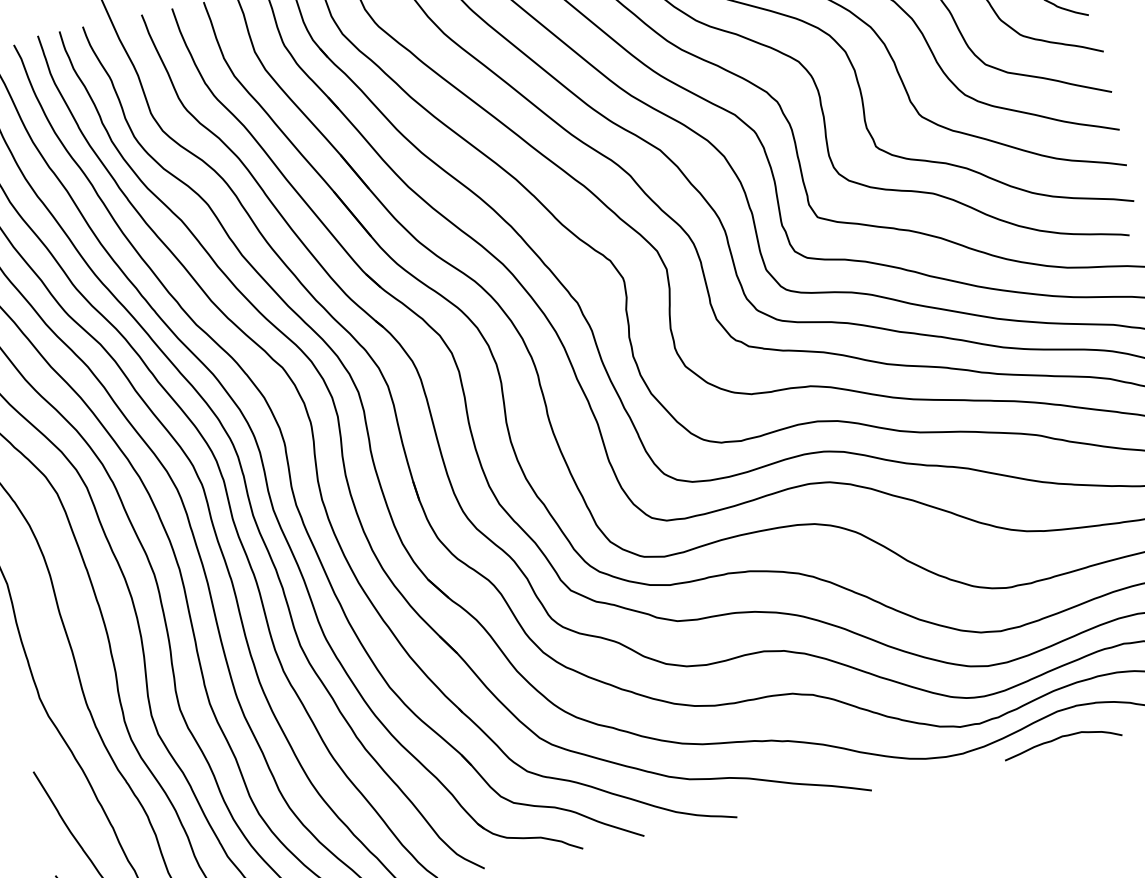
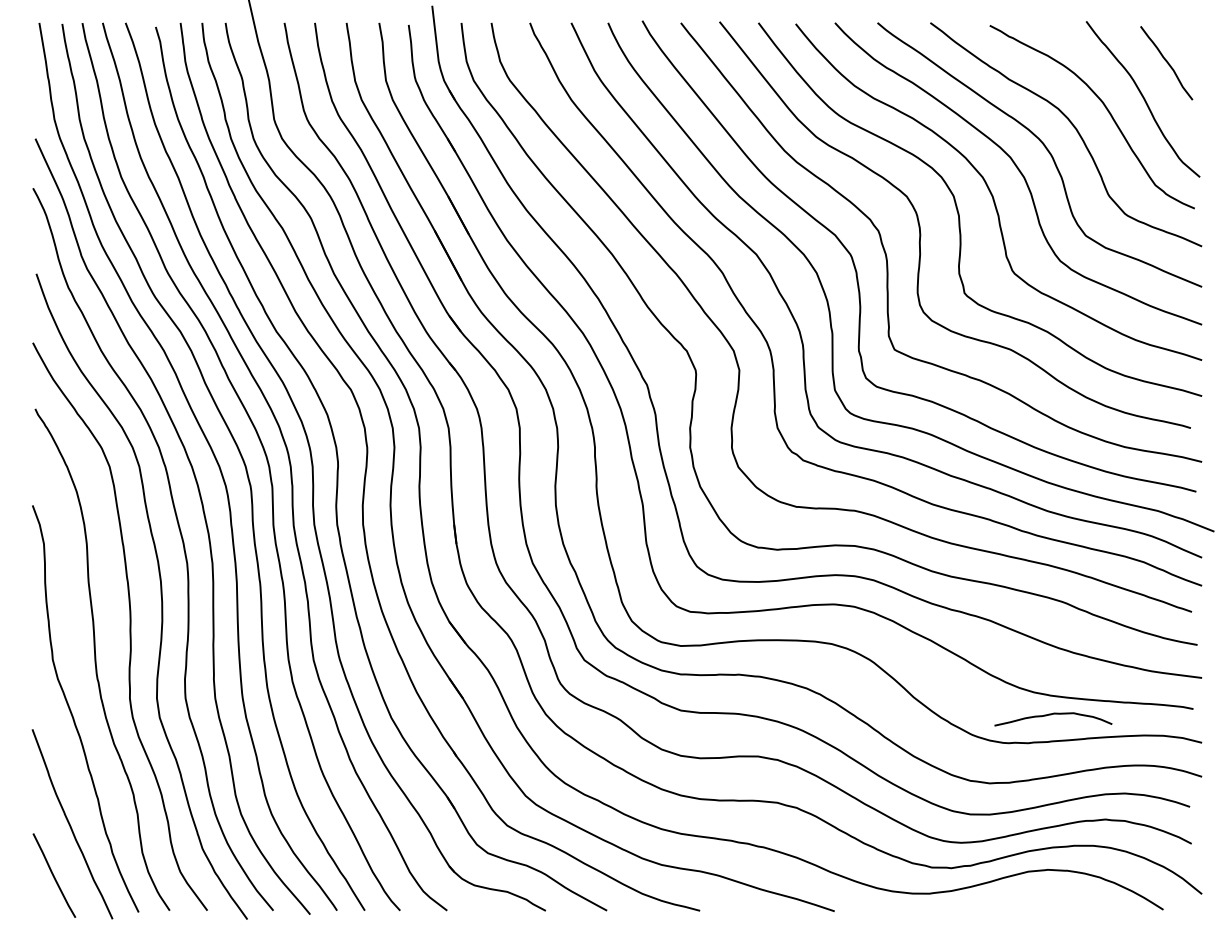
curve: (1059, 738) -> (1051, 715), moved

